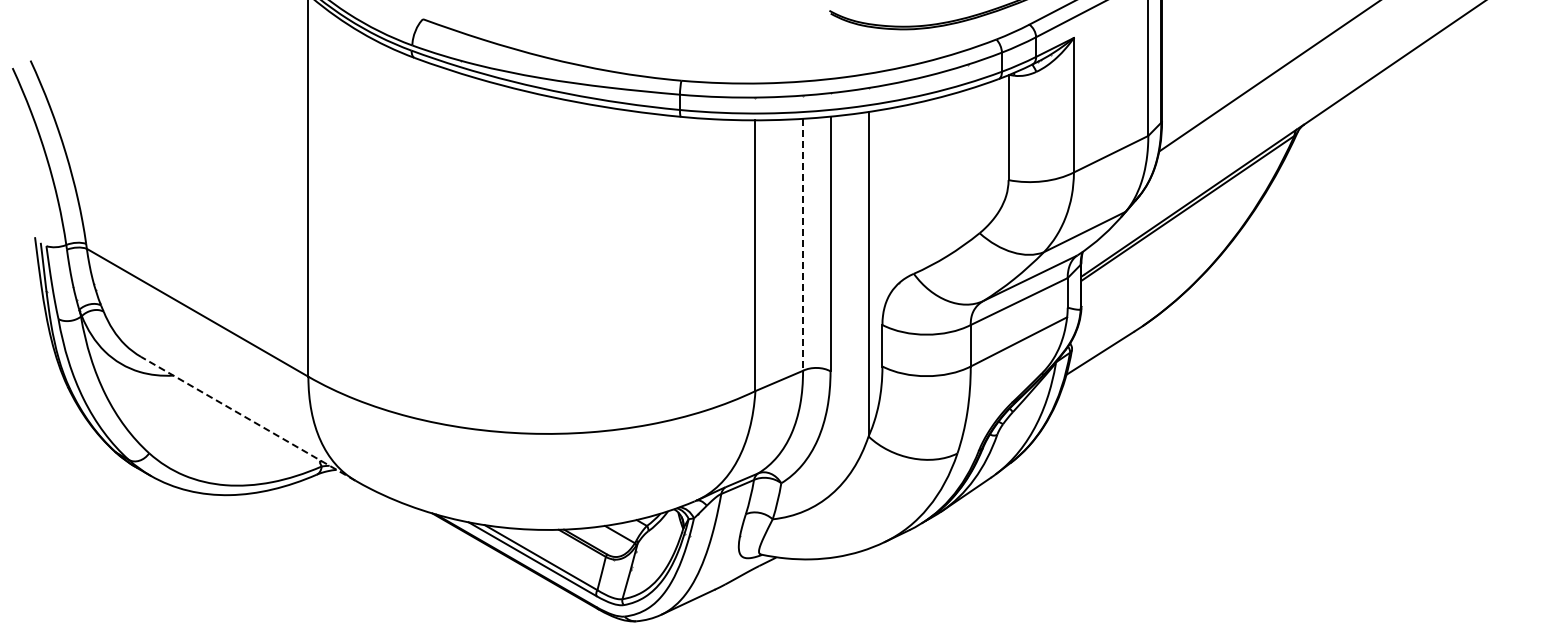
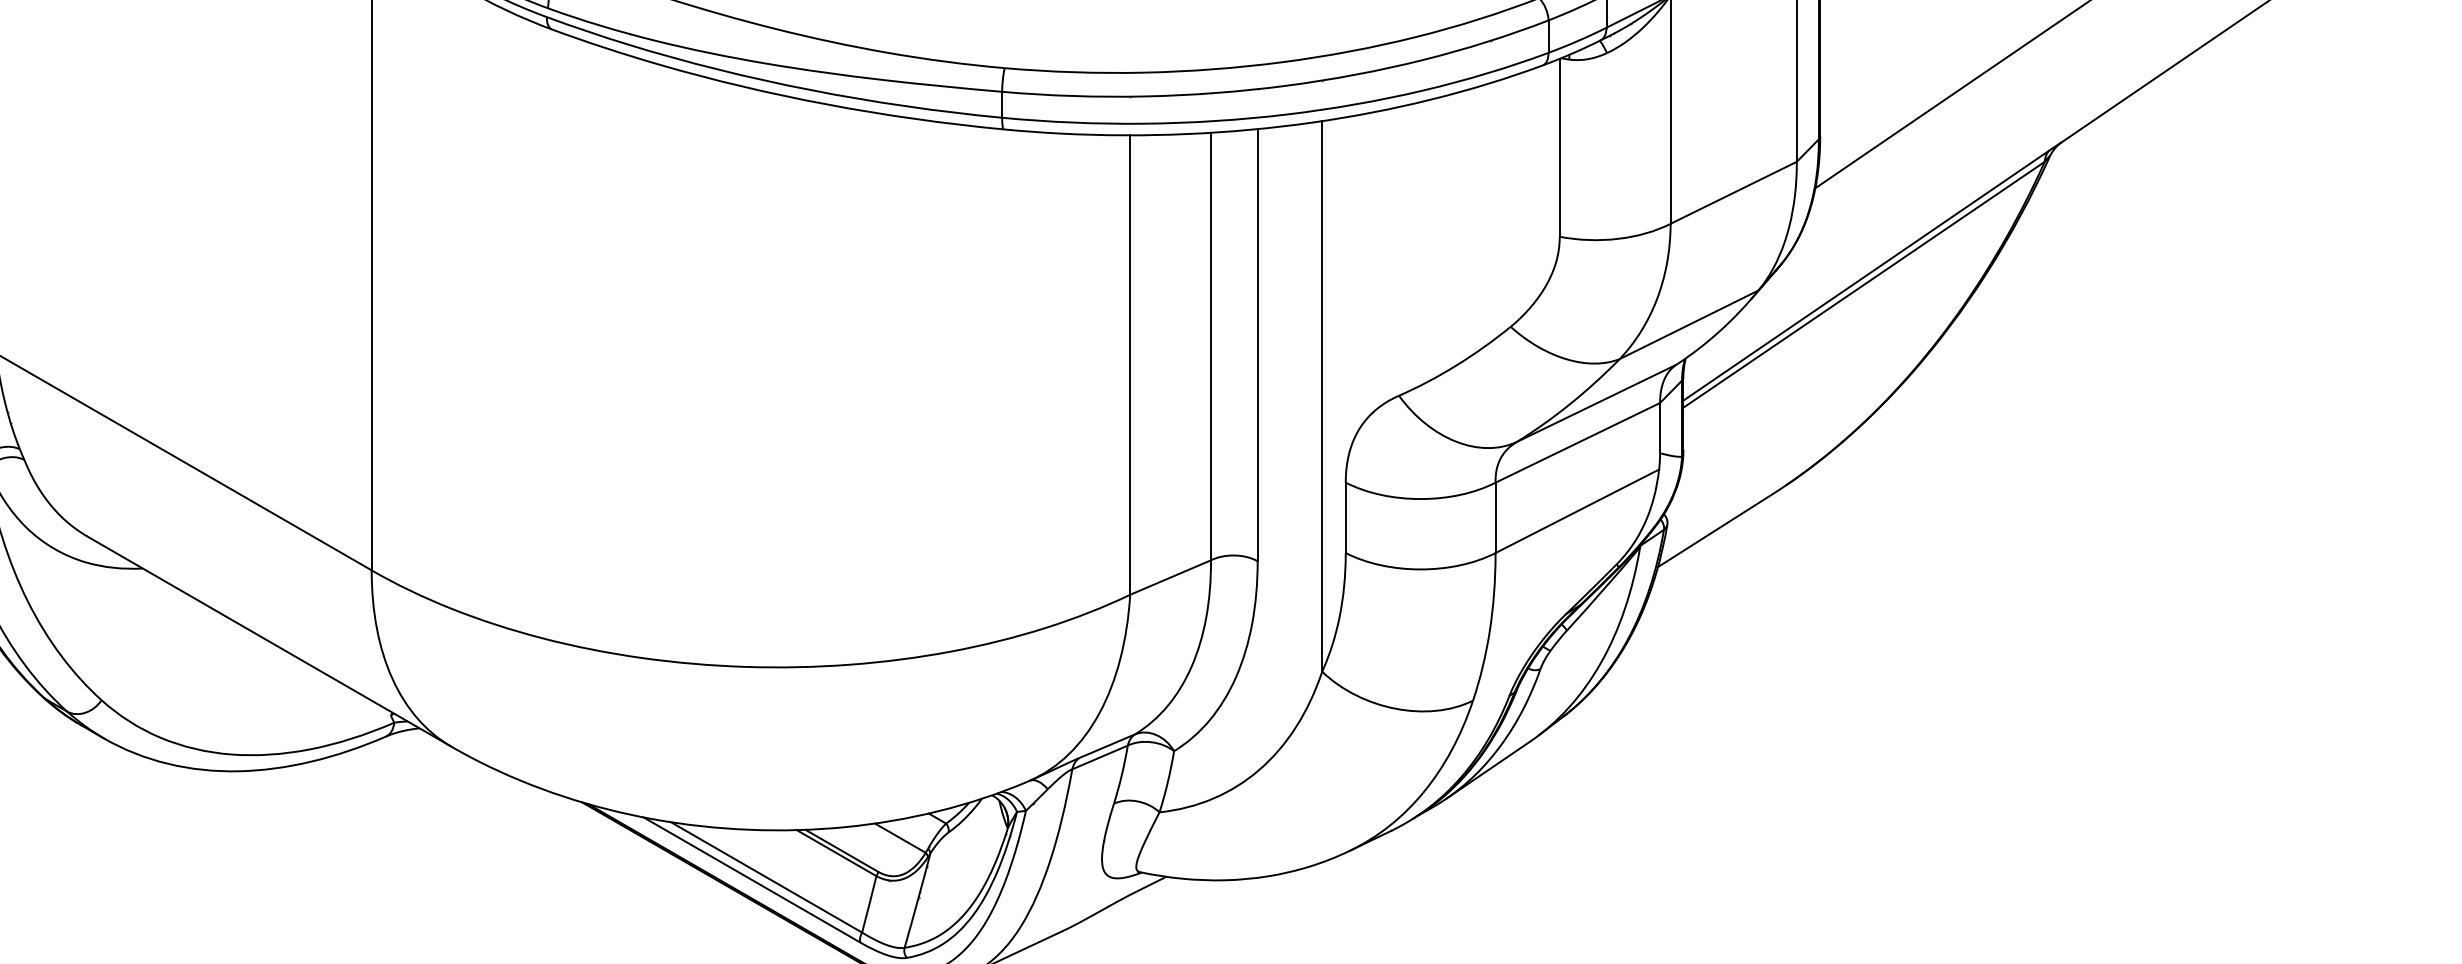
line: (803, 244) -> (1211, 346), dashed -> solid
line: (248, 418) -> (270, 641), dashed -> solid

